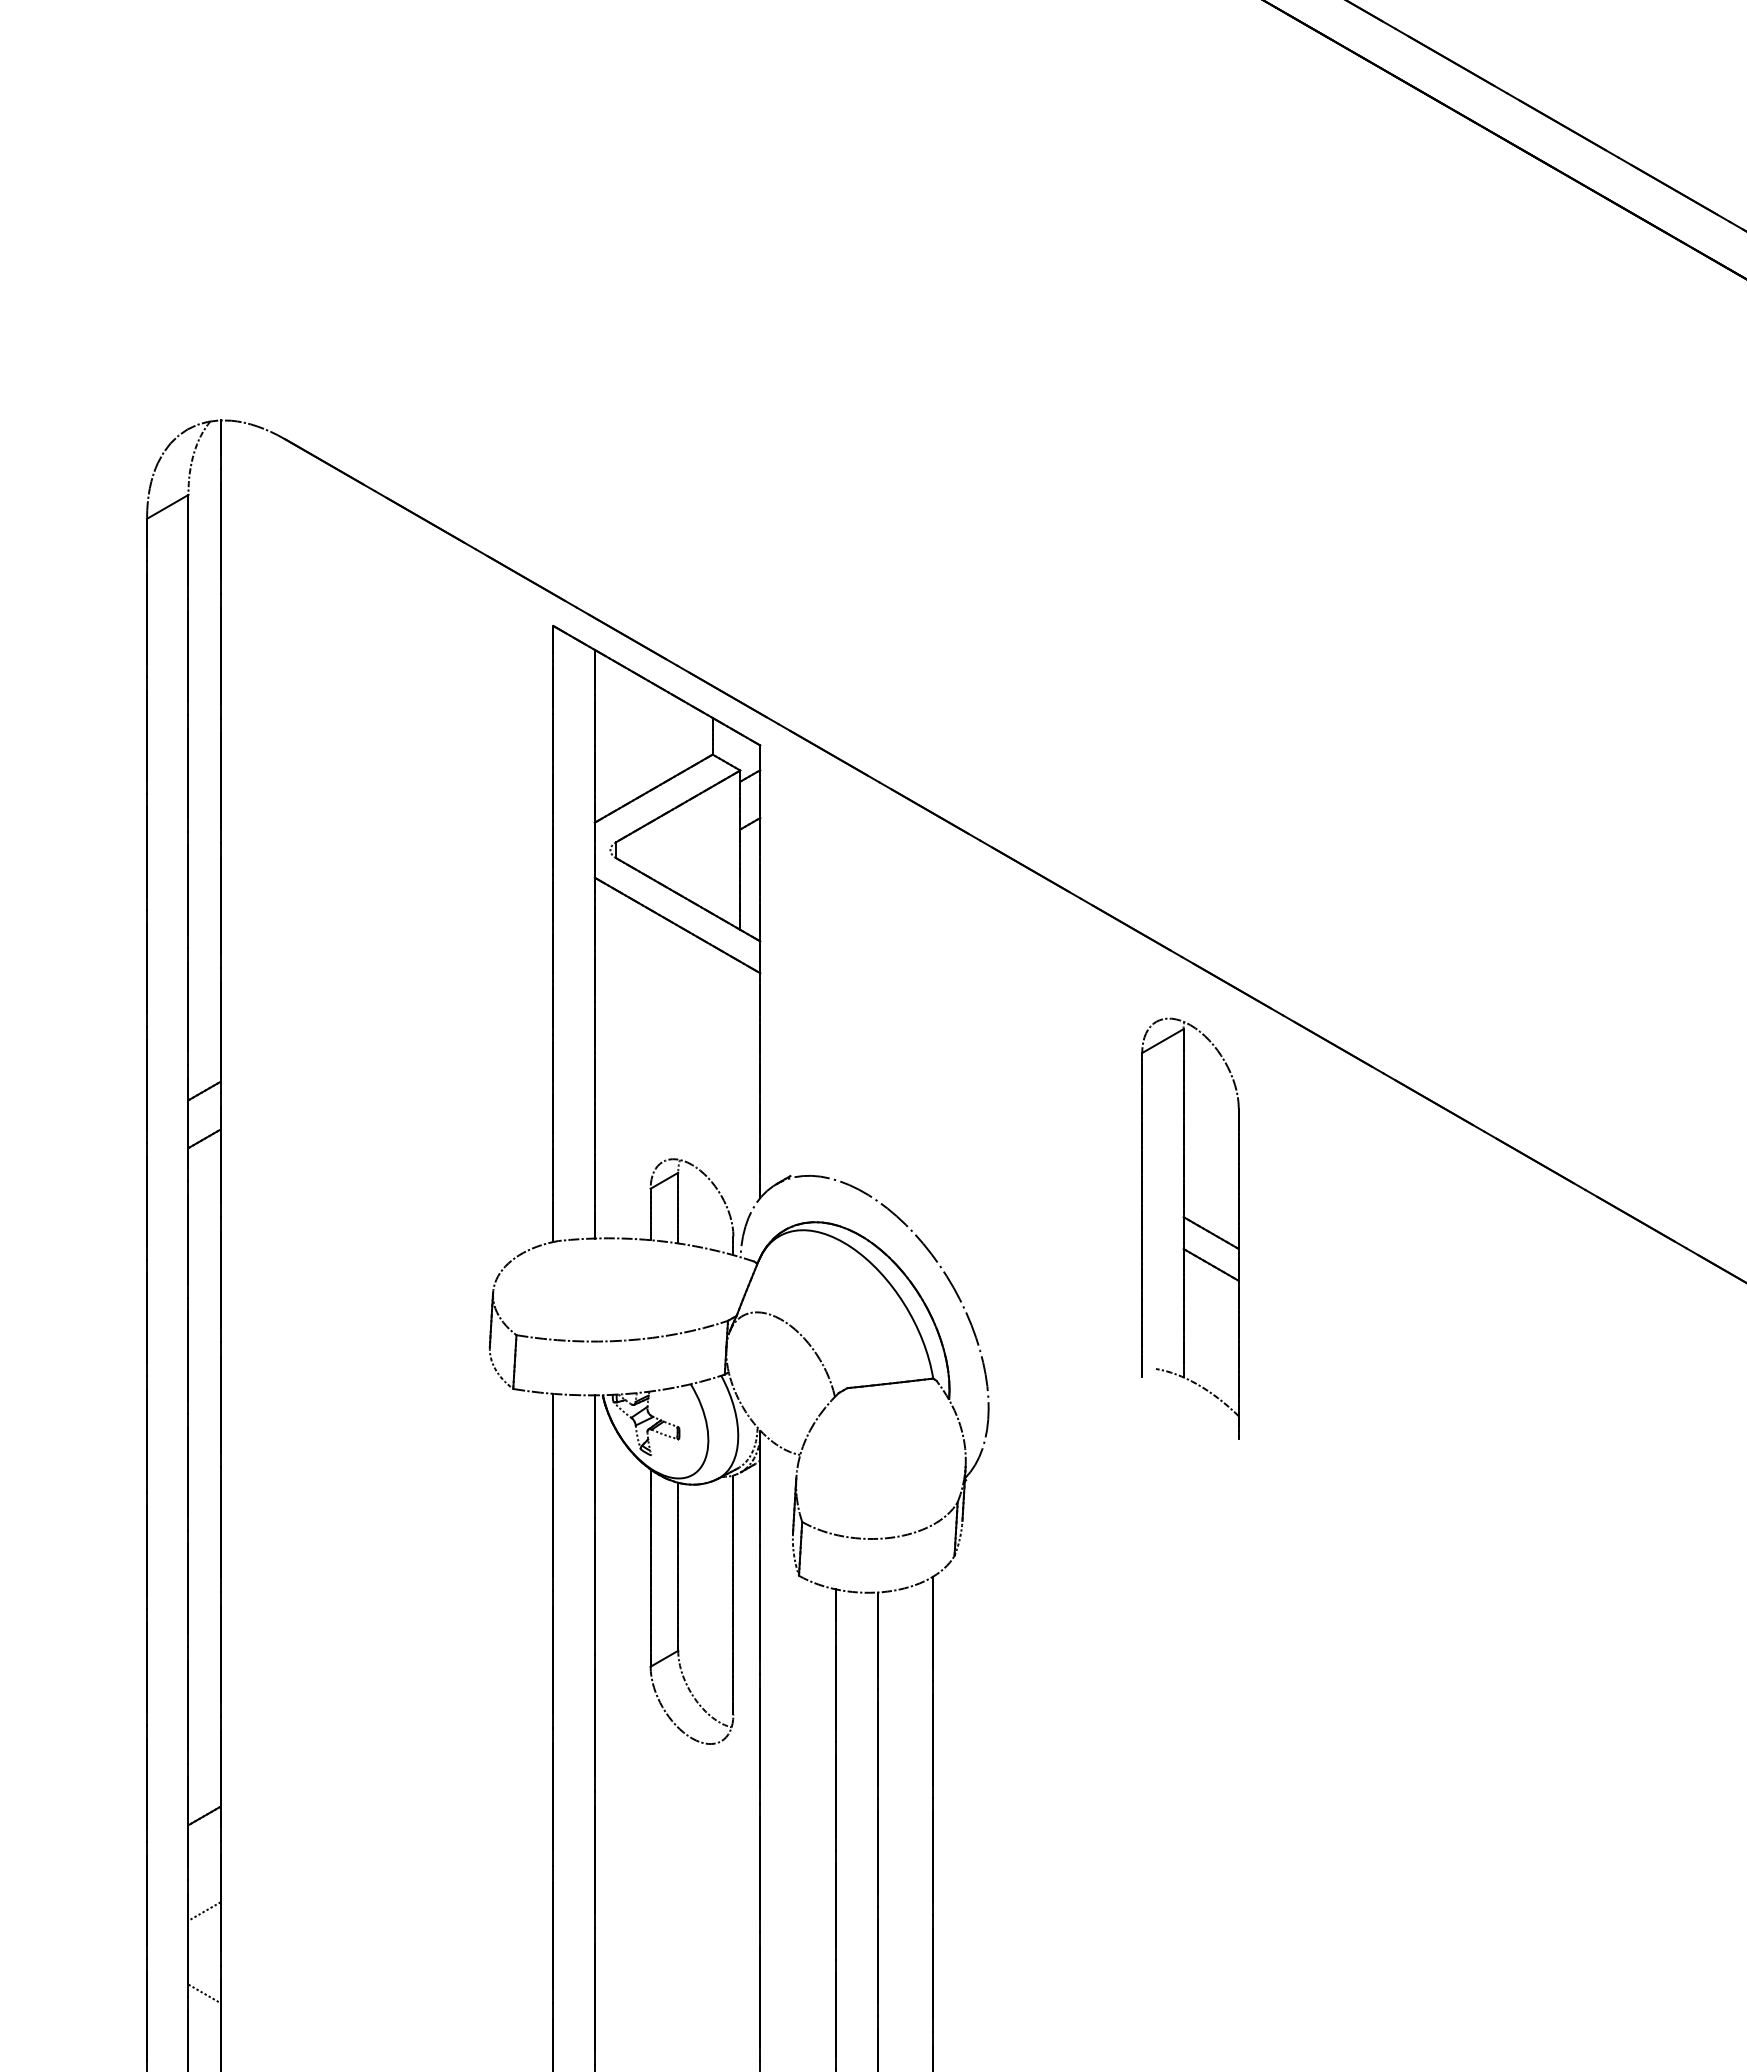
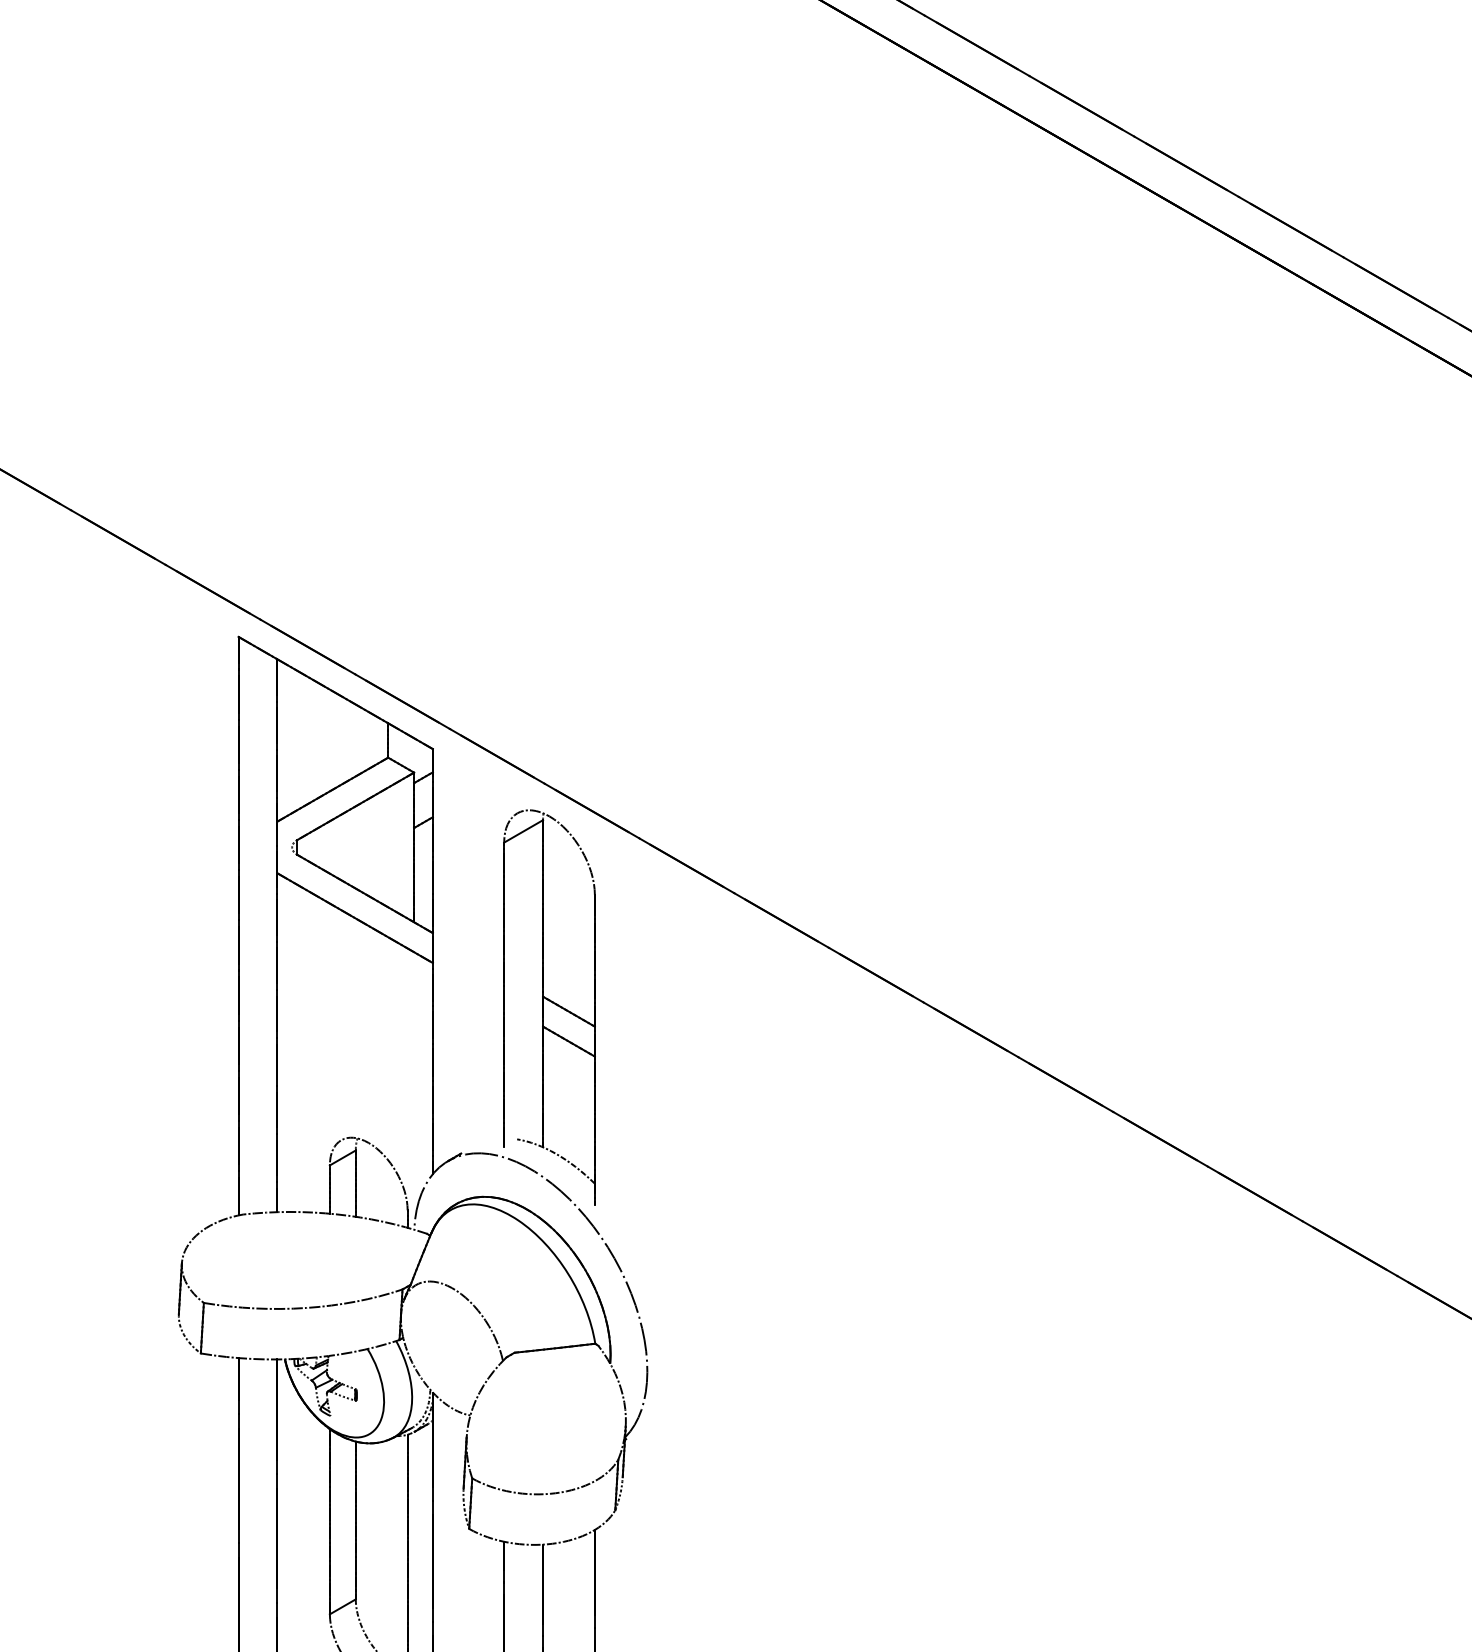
part: (1190, 1228) -> (549, 1007), moved

